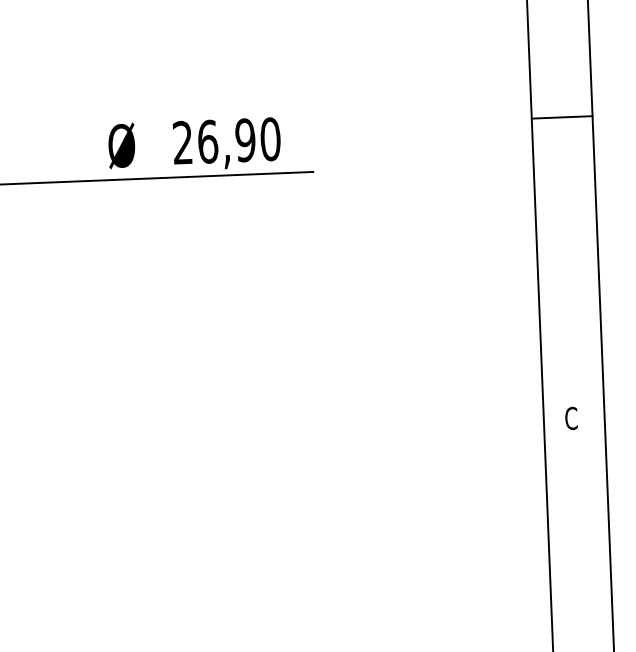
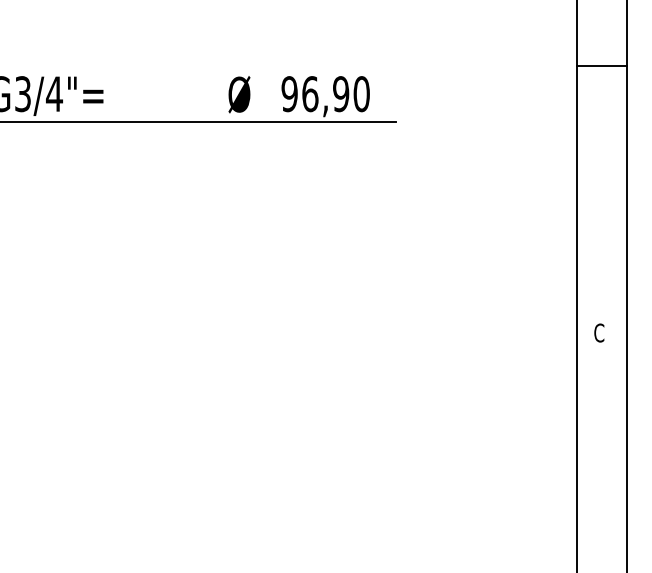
line: (561, 117) -> (601, 65), moved
text: (182, 143) -> (289, 94), 26,90 -> 96,90

